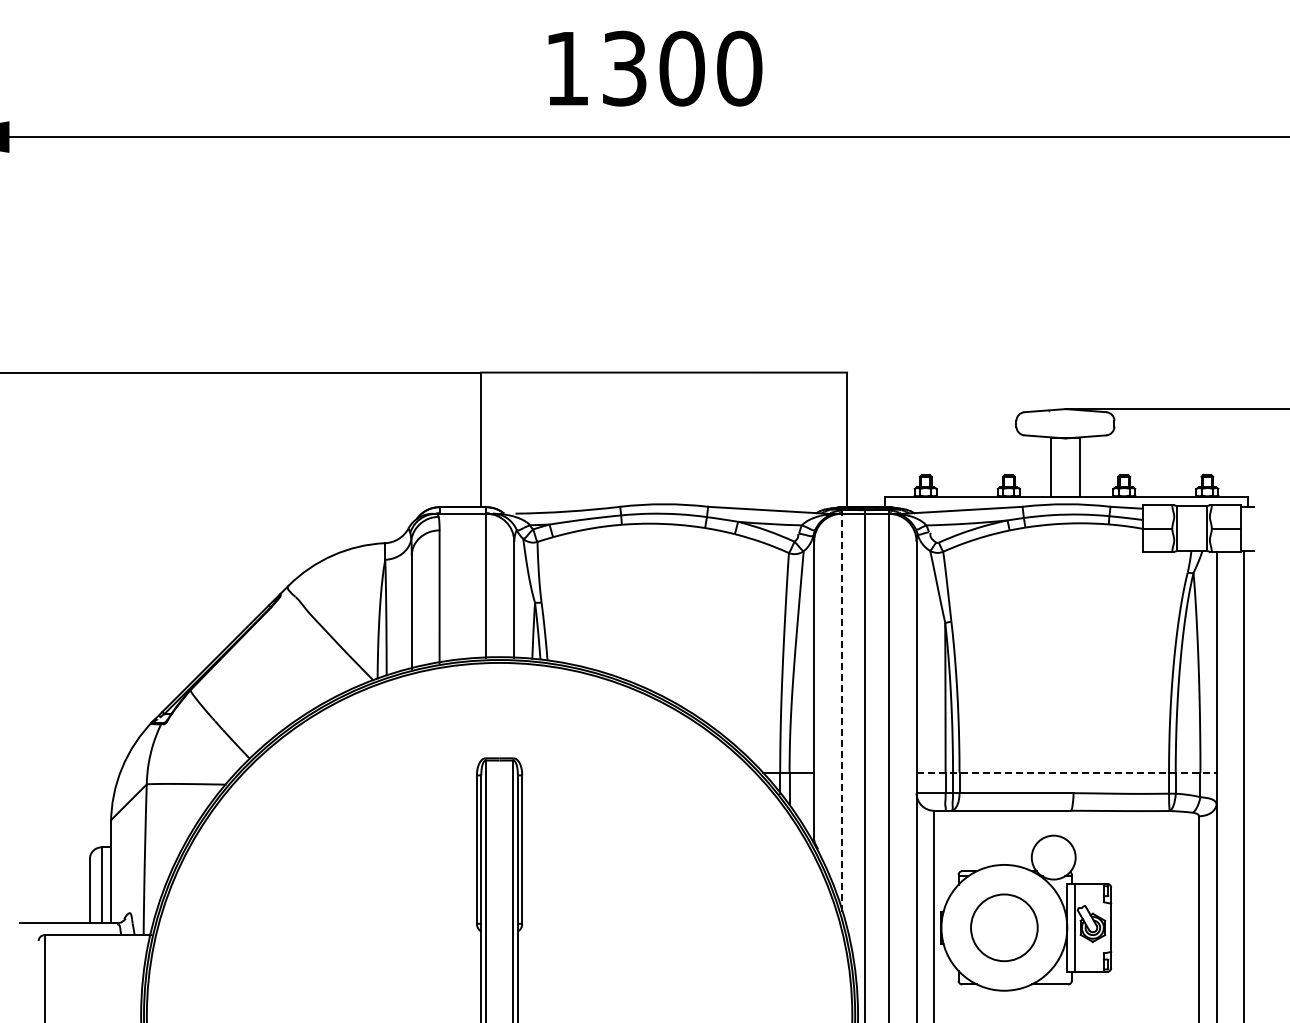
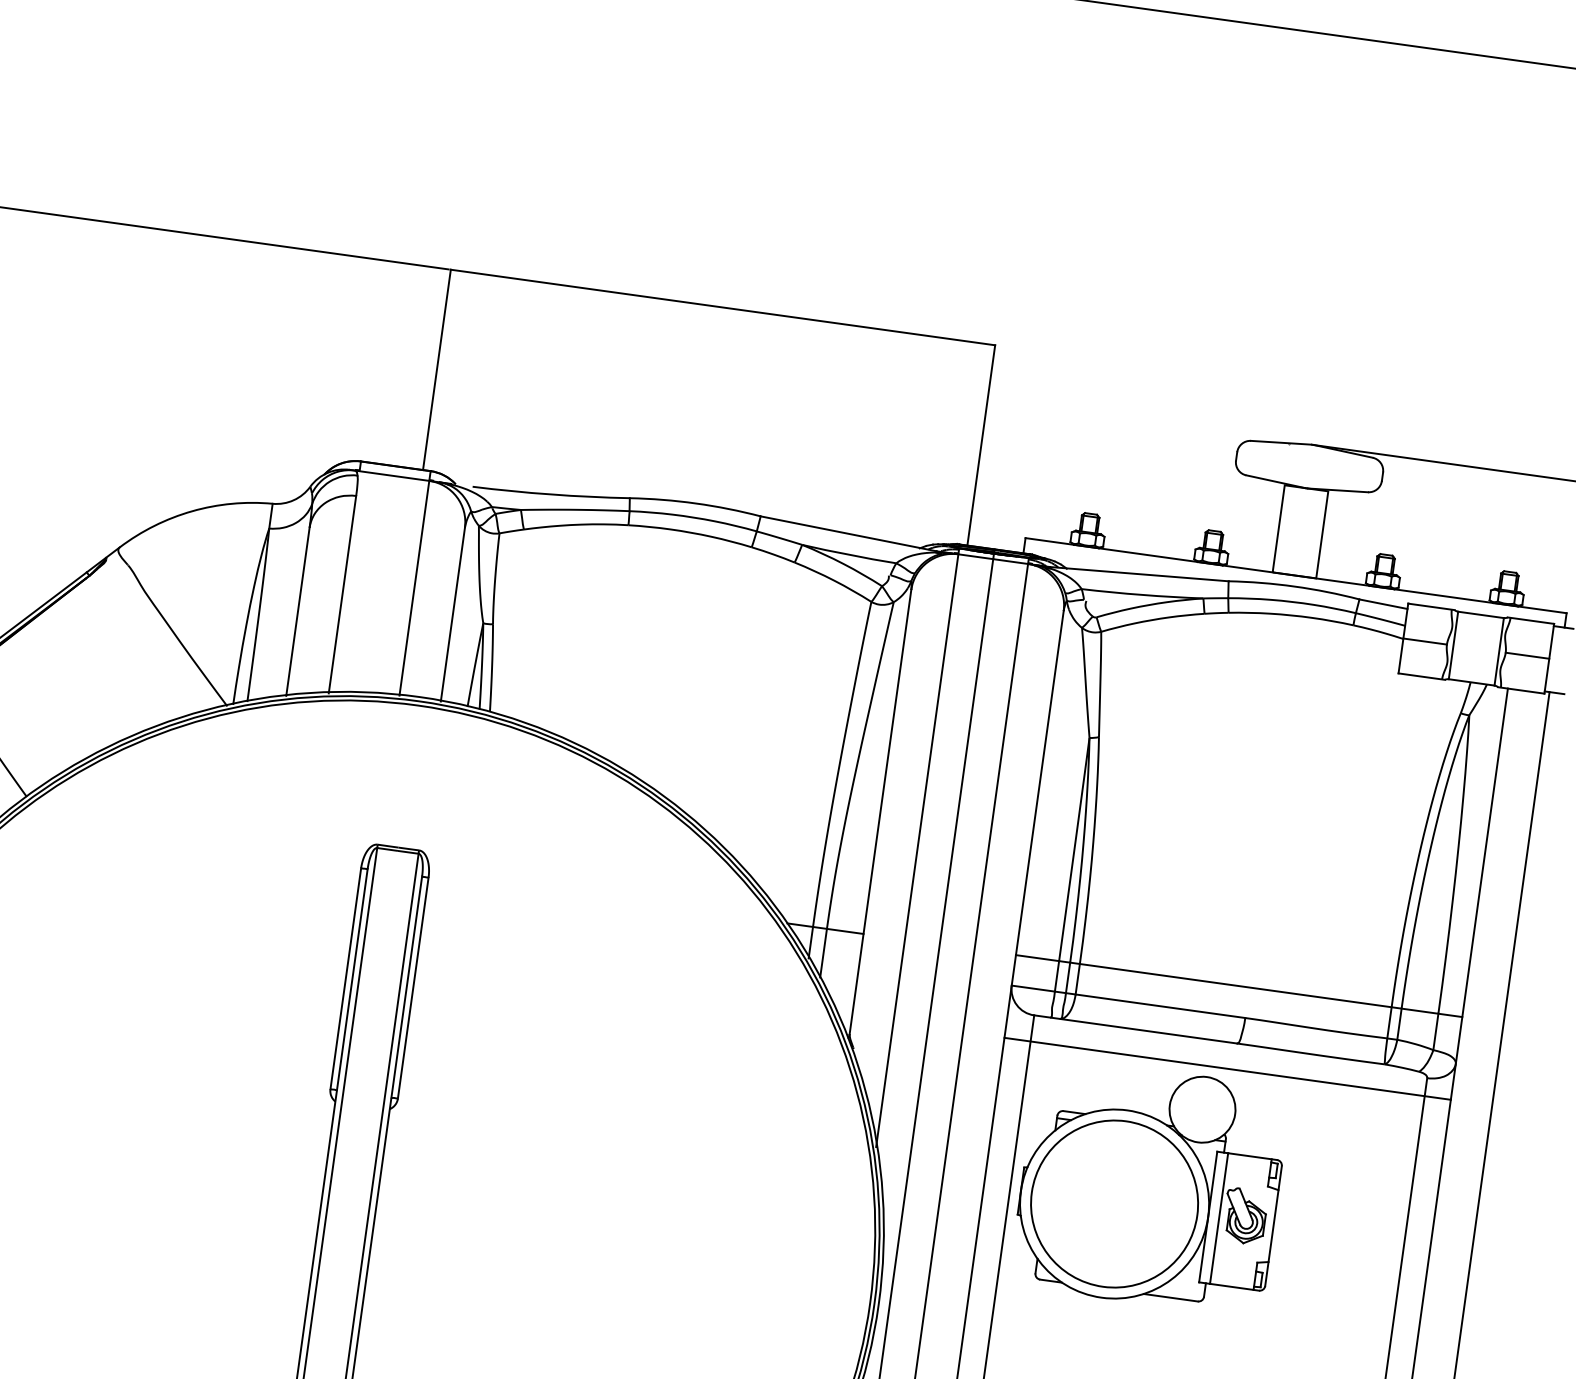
line: (841, 712) -> (916, 849), dashed -> solid
line: (1066, 772) -> (1239, 985), dashed -> solid
line: (1066, 828) -> (1227, 1069), added
circle: (1003, 927) -> (1113, 1203), size x1.67

